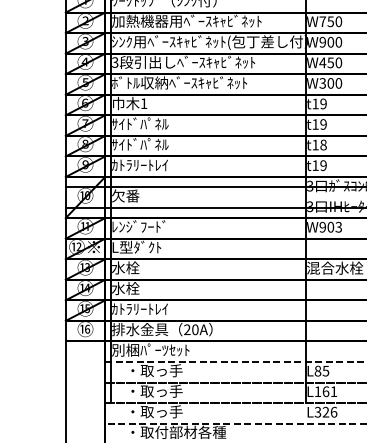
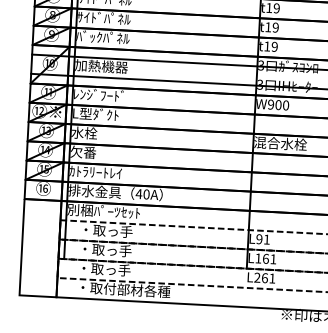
text: (323, 144) -> (275, 27), t18 -> t19
text: (140, 164) -> (103, 36), ｶﾄﾗﾘｰﾄﾚｲ -> ﾊﾞｯｸﾊﾟﾈﾙ
text: (140, 195) -> (101, 65), 欠番 -> 加熱機器
text: (338, 227) -> (285, 105), W903 -> W900
text: (125, 288) -> (83, 152), 水栓 -> 欠番
text: (186, 329) -> (138, 193), 20A -> 40A
text: (321, 370) -> (262, 238), L85 -> L91
text: (325, 411) -> (264, 277), L326 -> L261

